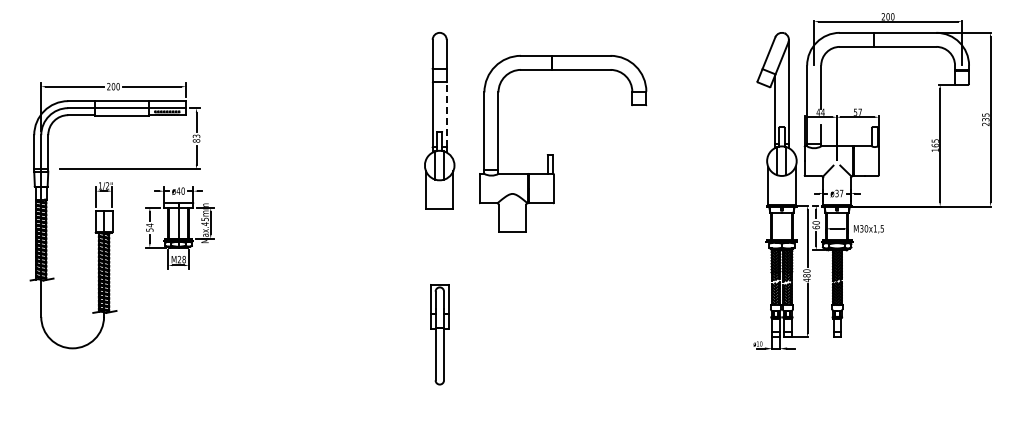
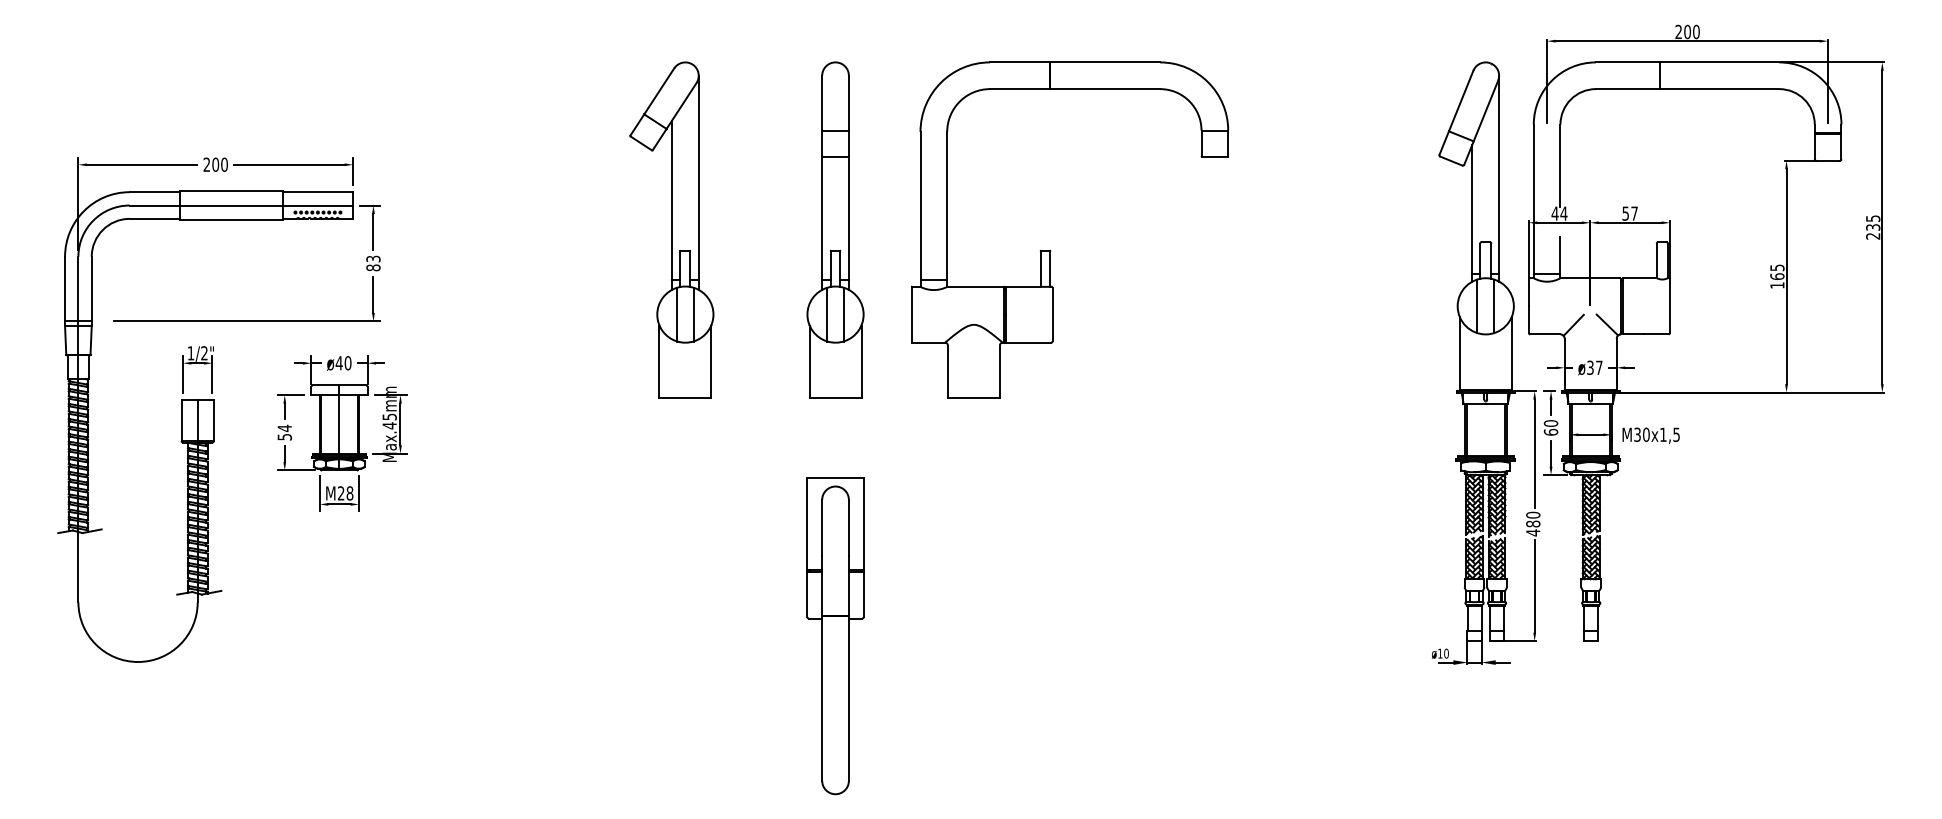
line: (446, 114) -> (848, 217), dashed -> solid
part: (353, 120) -> (671, 228), added
part: (553, 154) -> (1051, 249), moved
part: (439, 334) -> (835, 635), size x1.67

